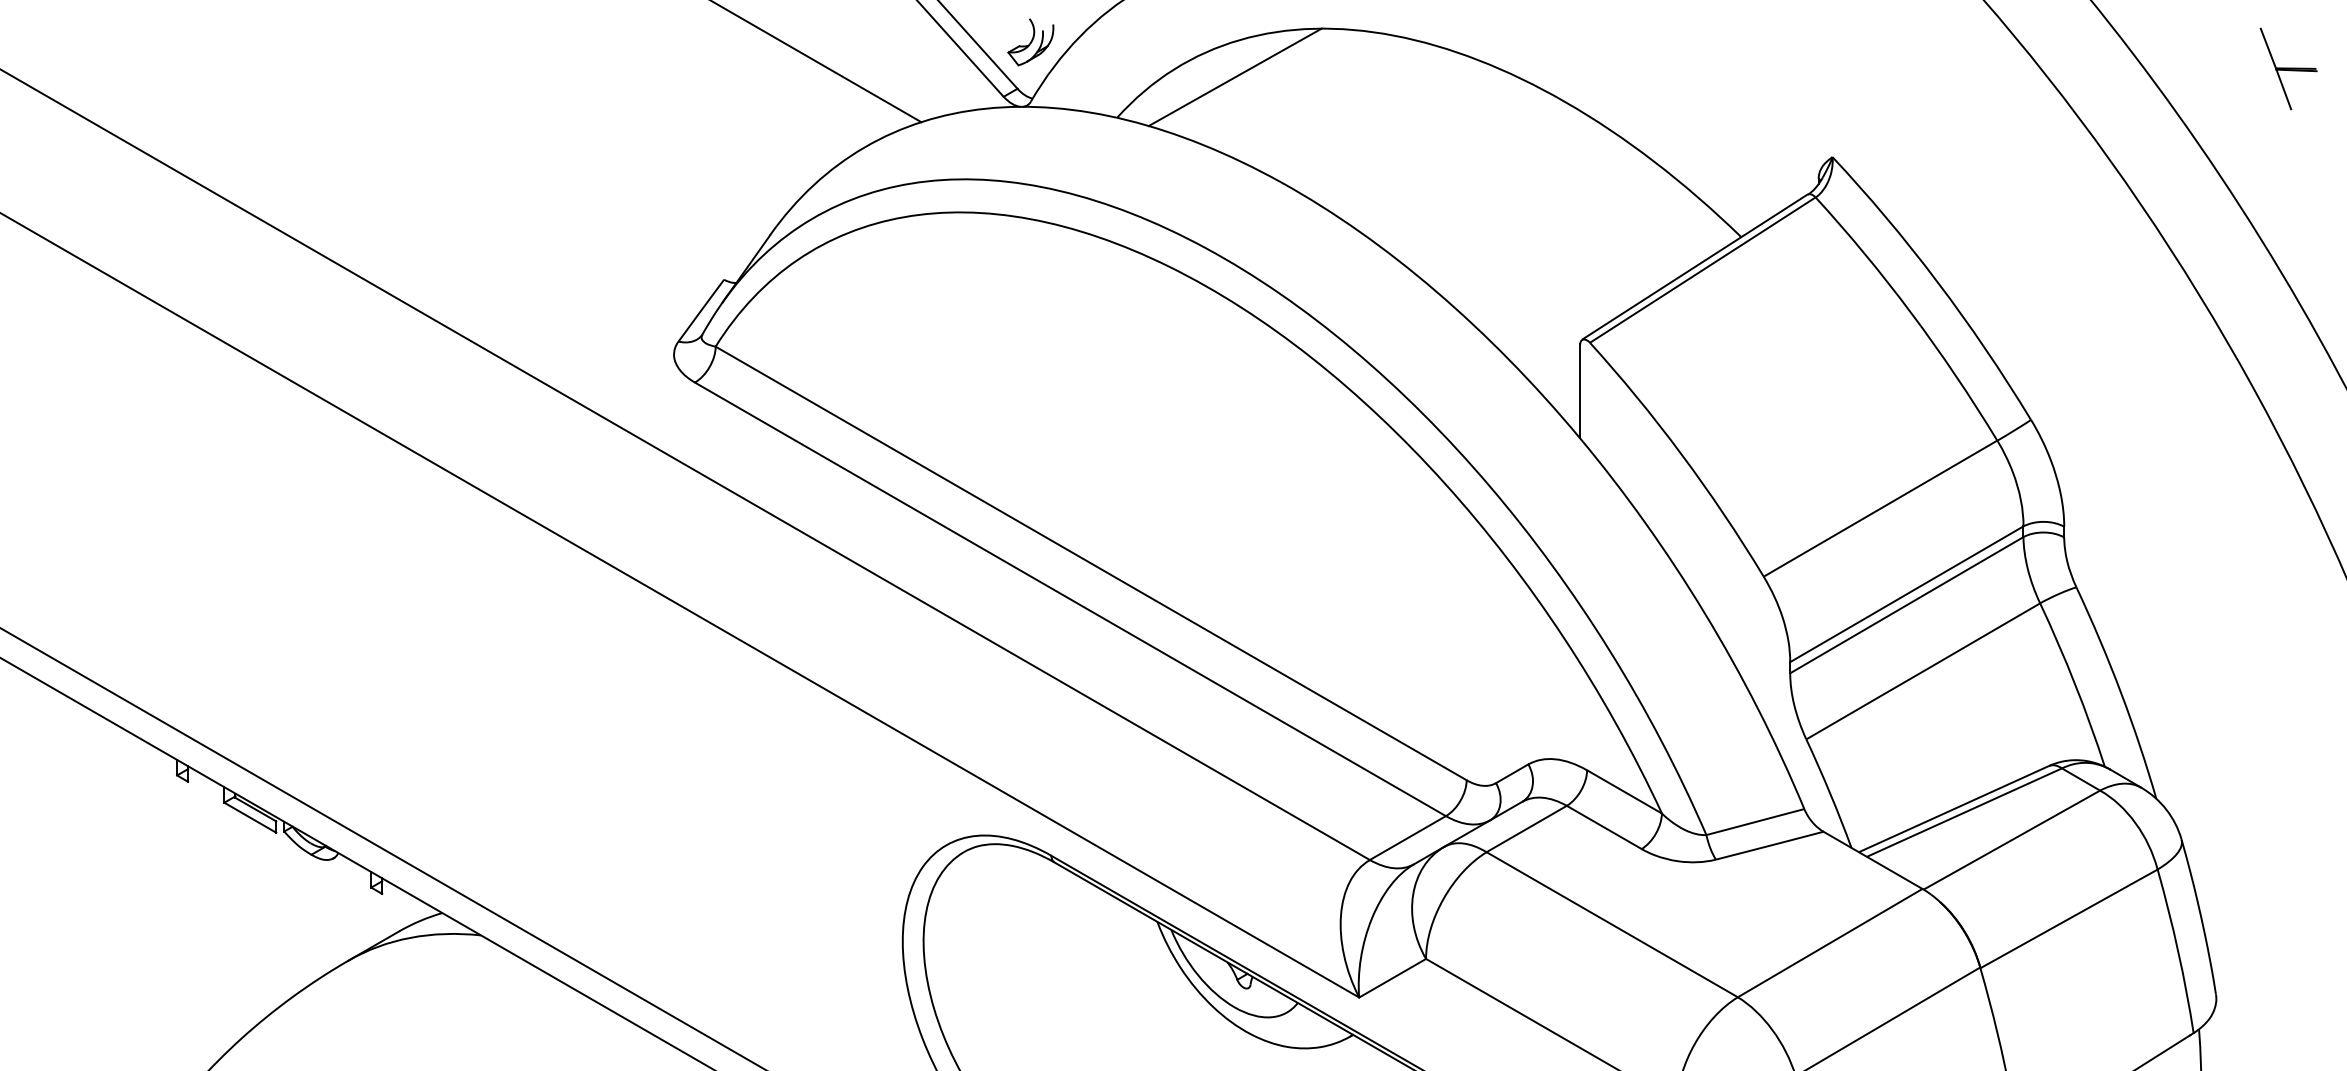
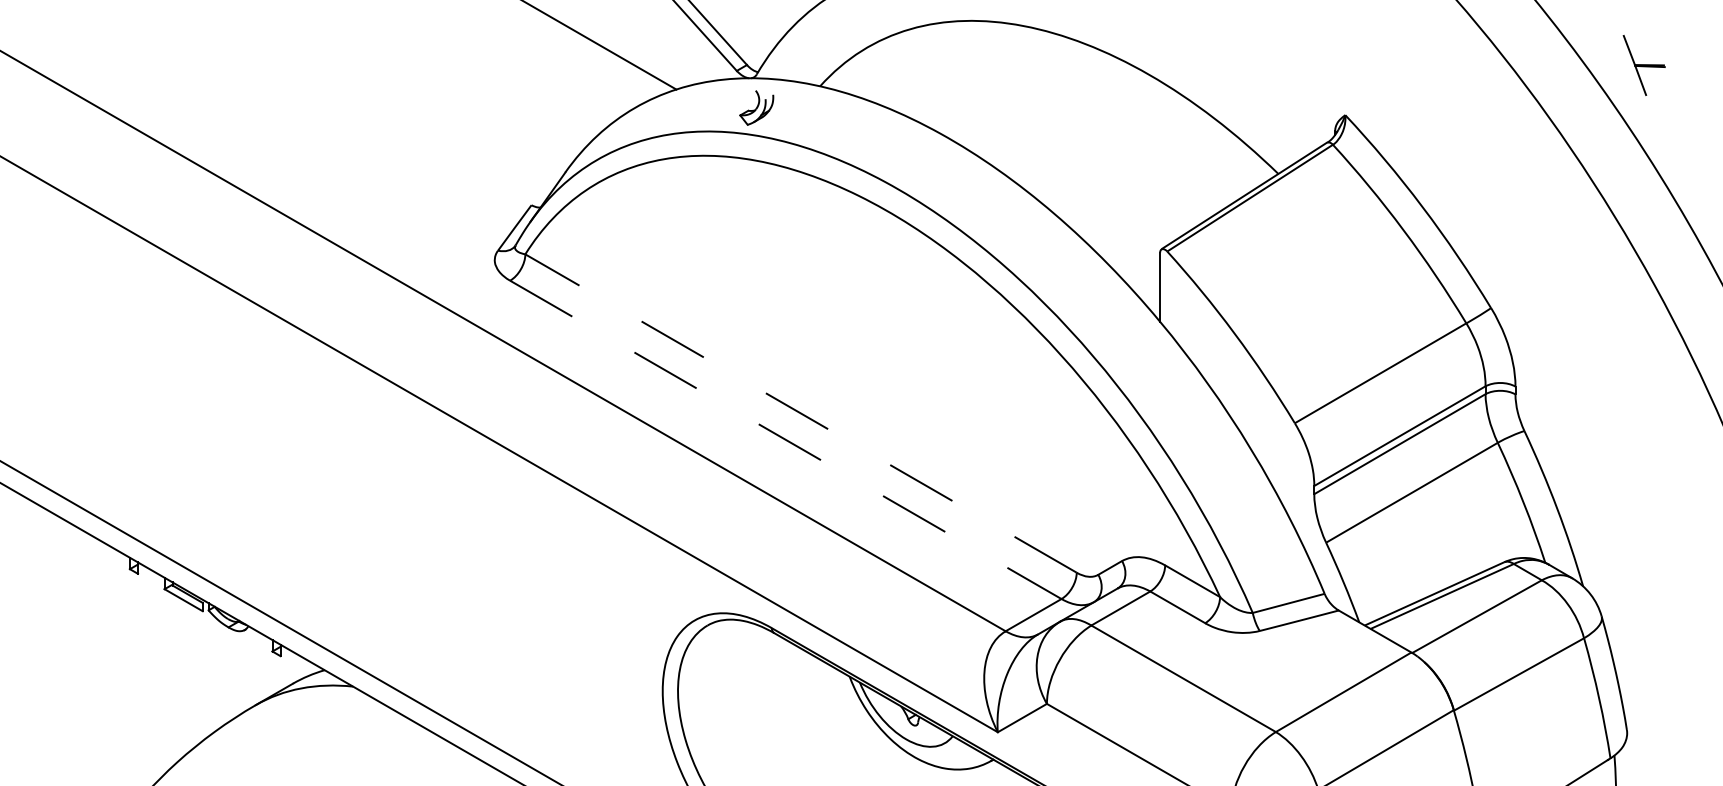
part: (1030, 41) -> (756, 107), moved
part: (2287, 69) -> (1643, 65), moved
line: (1234, 77) -> (906, 56), removed
line: (1090, 563) -> (800, 413), solid -> dashed
line: (1071, 600) -> (786, 440), solid -> dashed

